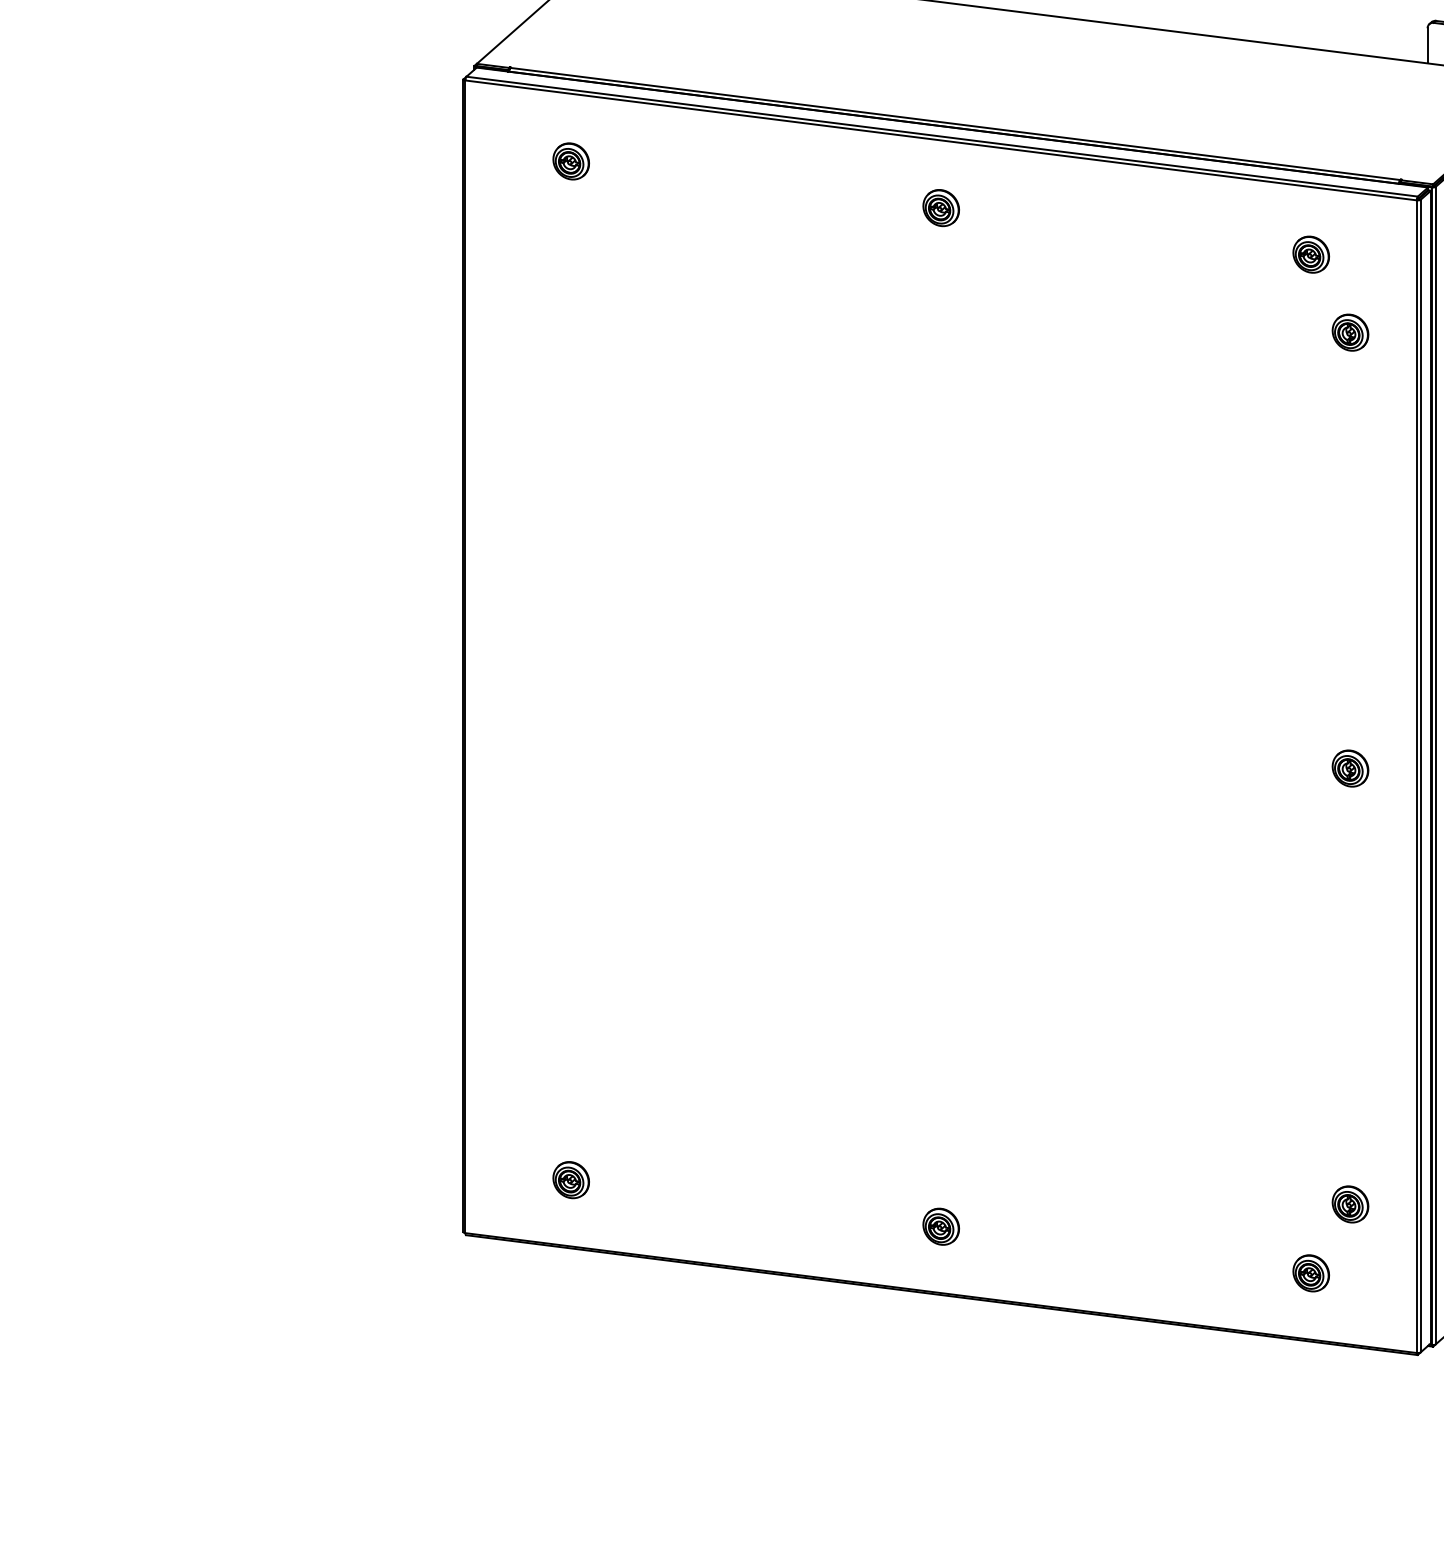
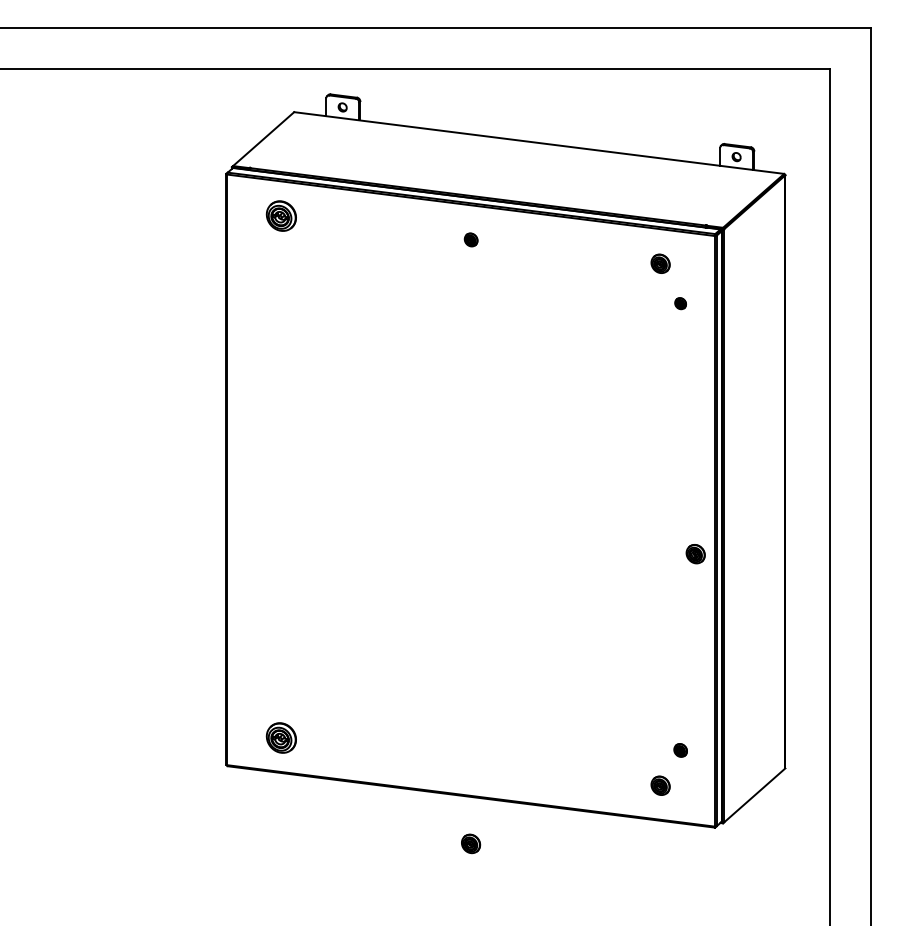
part: (571, 160) -> (281, 215), size x1.6
part: (942, 207) -> (471, 239), size x0.7
part: (1350, 332) -> (680, 303), size x0.6
part: (1350, 769) -> (695, 554), moved
part: (571, 1179) -> (281, 737), size x1.6
part: (1350, 1204) -> (680, 750), size x0.7
part: (942, 1225) -> (471, 843), moved

